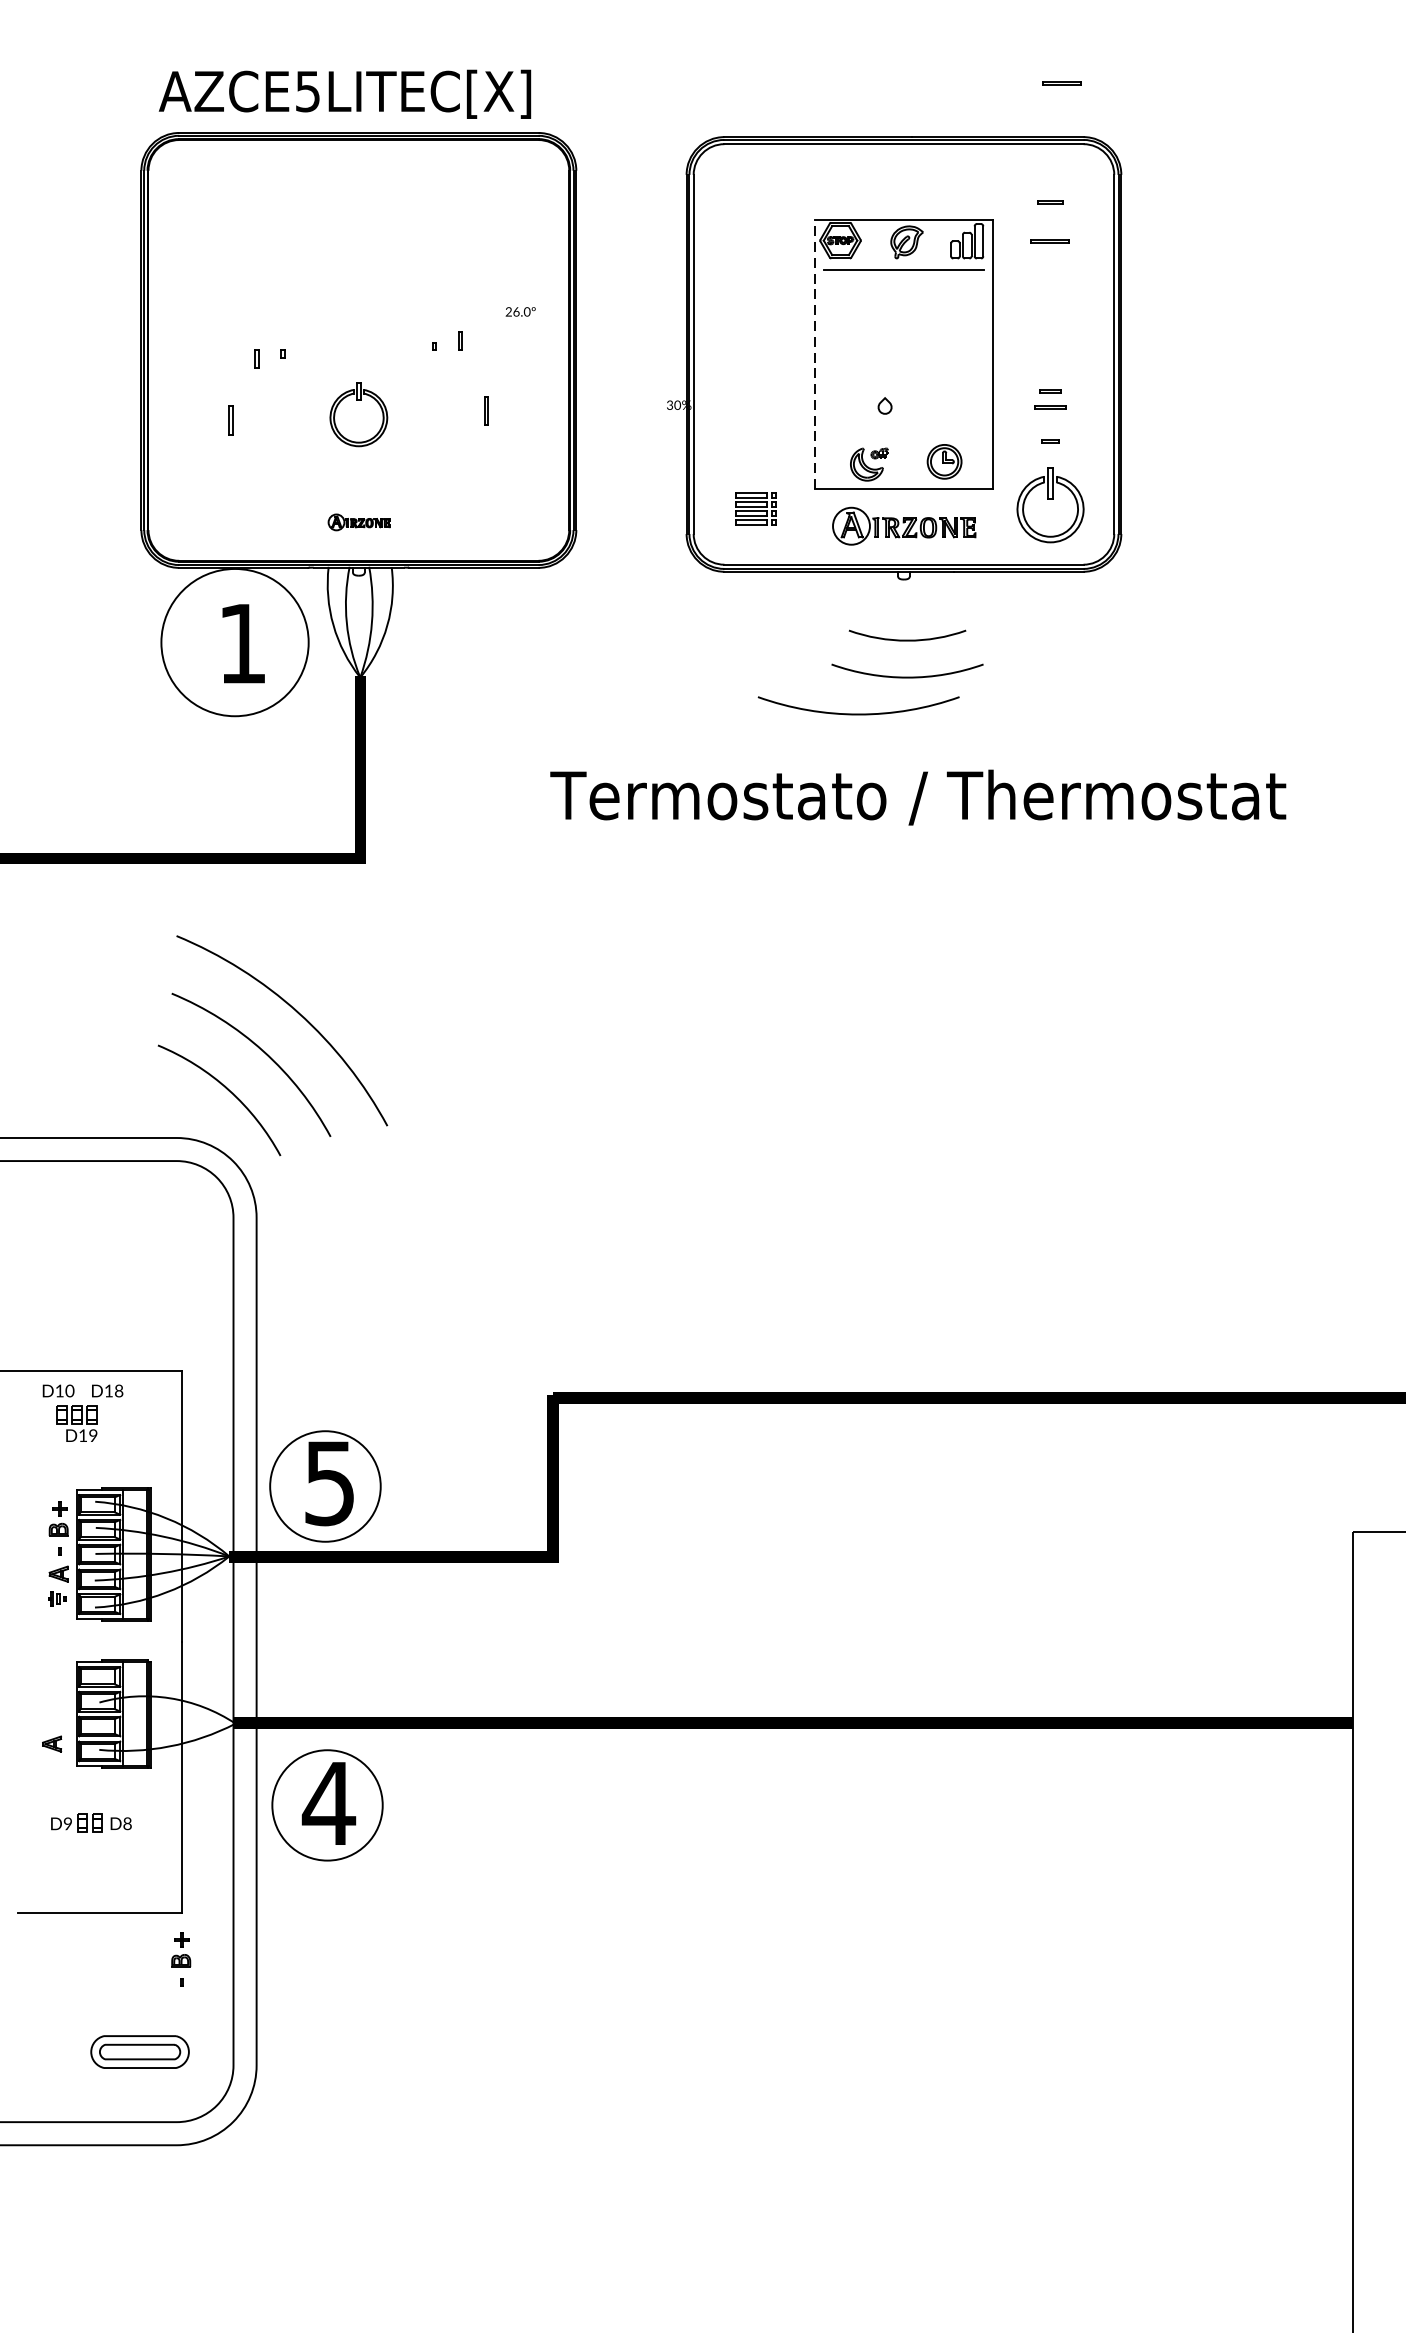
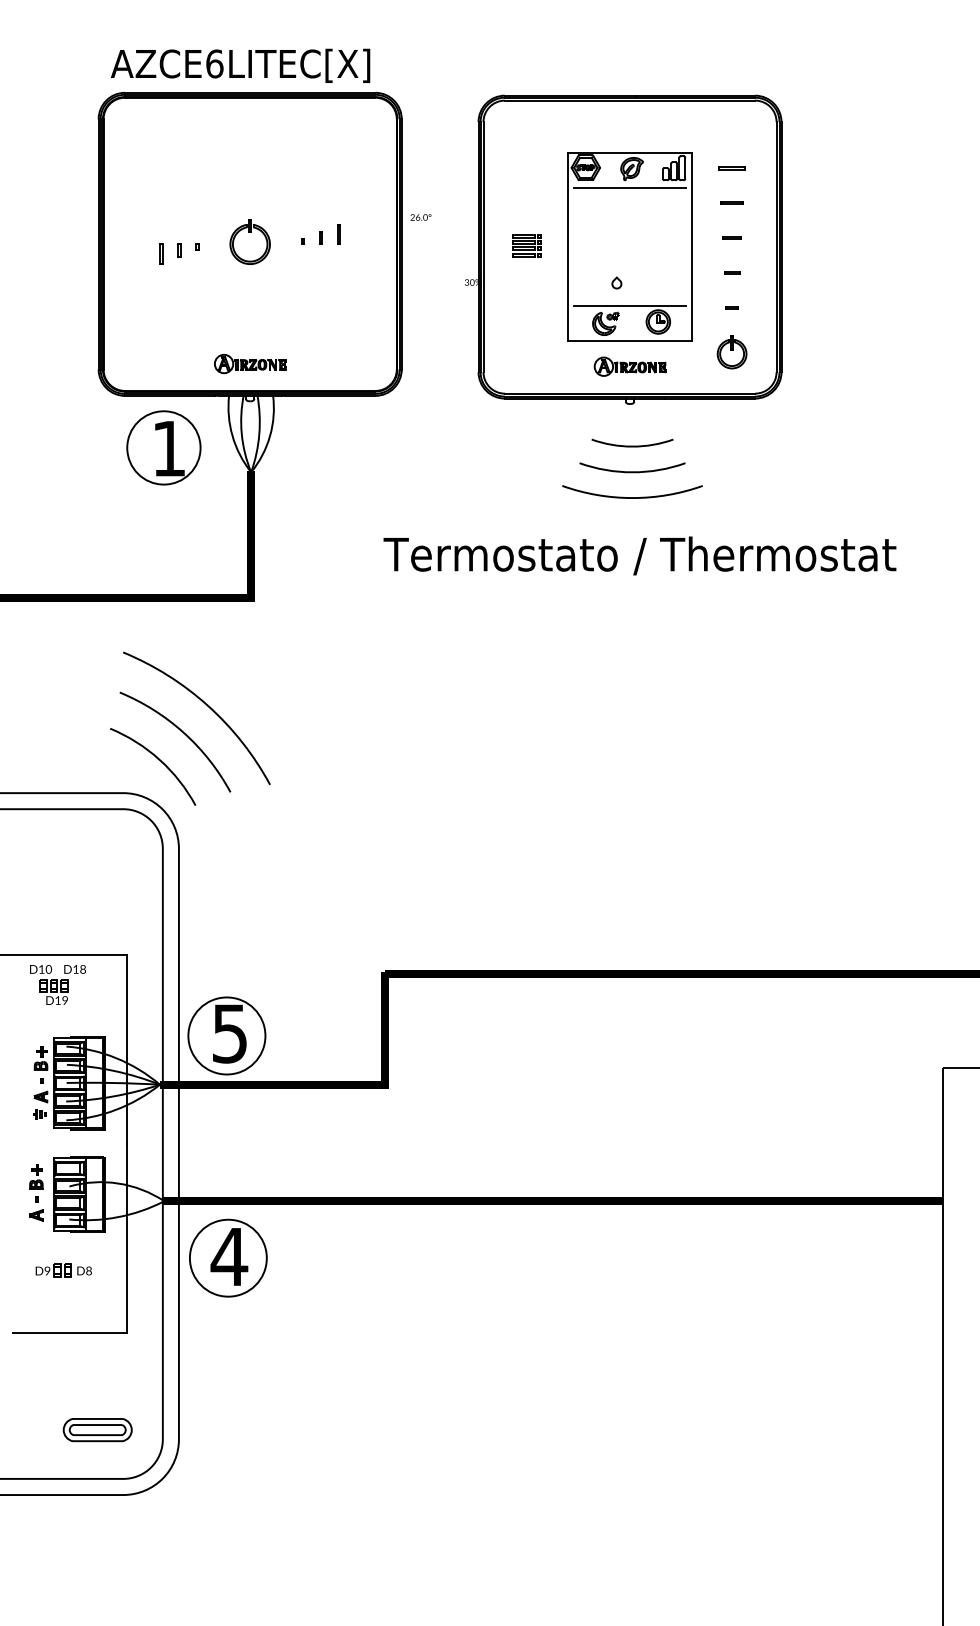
line: (1061, 82) -> (739, 57), removed
text: (307, 90) -> (214, 63), AZCE5LITEC[X] -> AZCE6LITEC[X]
line: (1049, 201) -> (731, 237), moved
text: (520, 311) -> (420, 217), moved
line: (814, 354) -> (567, 247), dashed -> solid
part: (357, 400) -> (249, 232), moved
line: (1049, 406) -> (731, 202), moved
line: (485, 410) -> (338, 234), moved
line: (230, 419) -> (160, 253), moved
line: (903, 438) -> (629, 305), added
part: (1049, 505) -> (731, 352), size x0.62
part: (755, 508) -> (526, 245), moved
part: (359, 522) -> (250, 364), size x1.67
part: (903, 525) -> (629, 366), size x0.71
circle: (234, 641) -> (163, 447), size x0.71
arc: (858, 713) -> (632, 497), moved
part: (181, 1959) -> (36, 1183), moved

